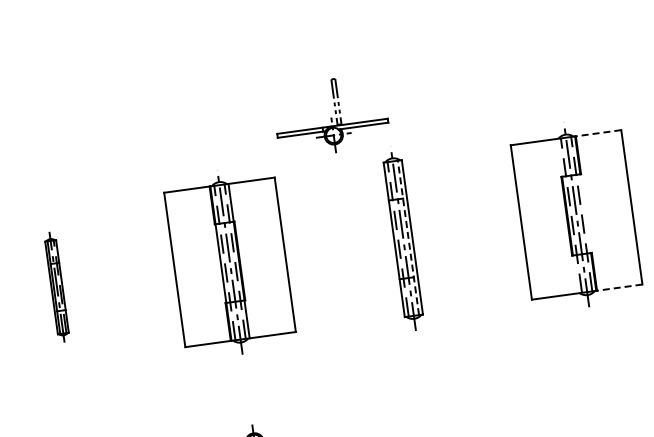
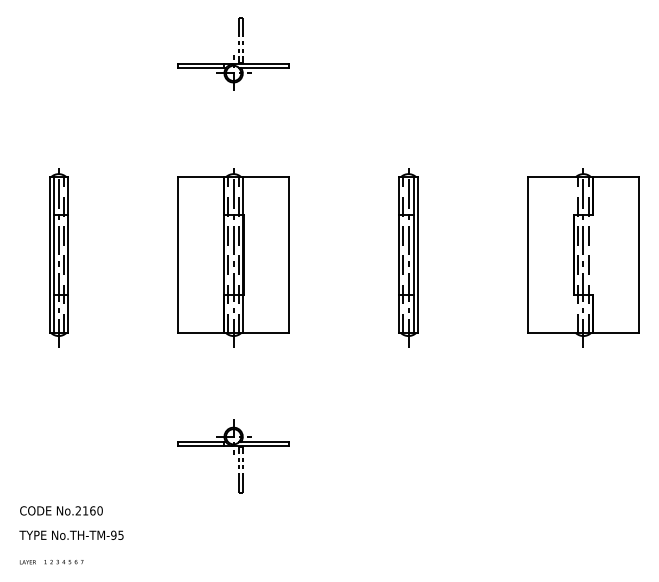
part: (330, 115) -> (233, 53), moved
line: (598, 133) -> (616, 177), dashed -> solid
line: (408, 238) -> (413, 255), dashed -> solid
part: (56, 288) -> (58, 257), size x1.67
line: (619, 288) -> (616, 333), dashed -> solid

